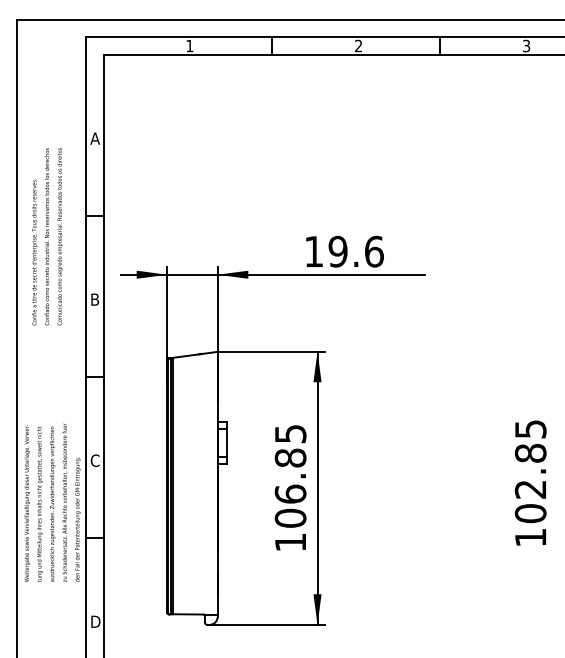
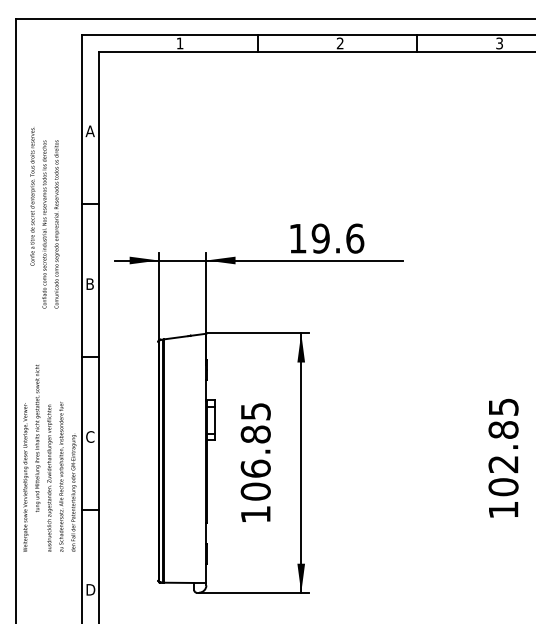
text: (34, 252) -> (32, 196), moved
text: (290, 487) -> (255, 462), moved
text: (39, 503) -> (37, 437), moved

